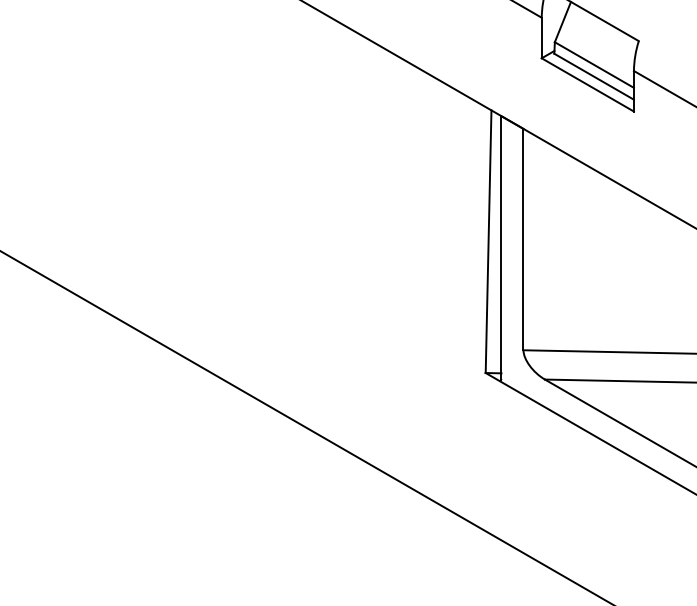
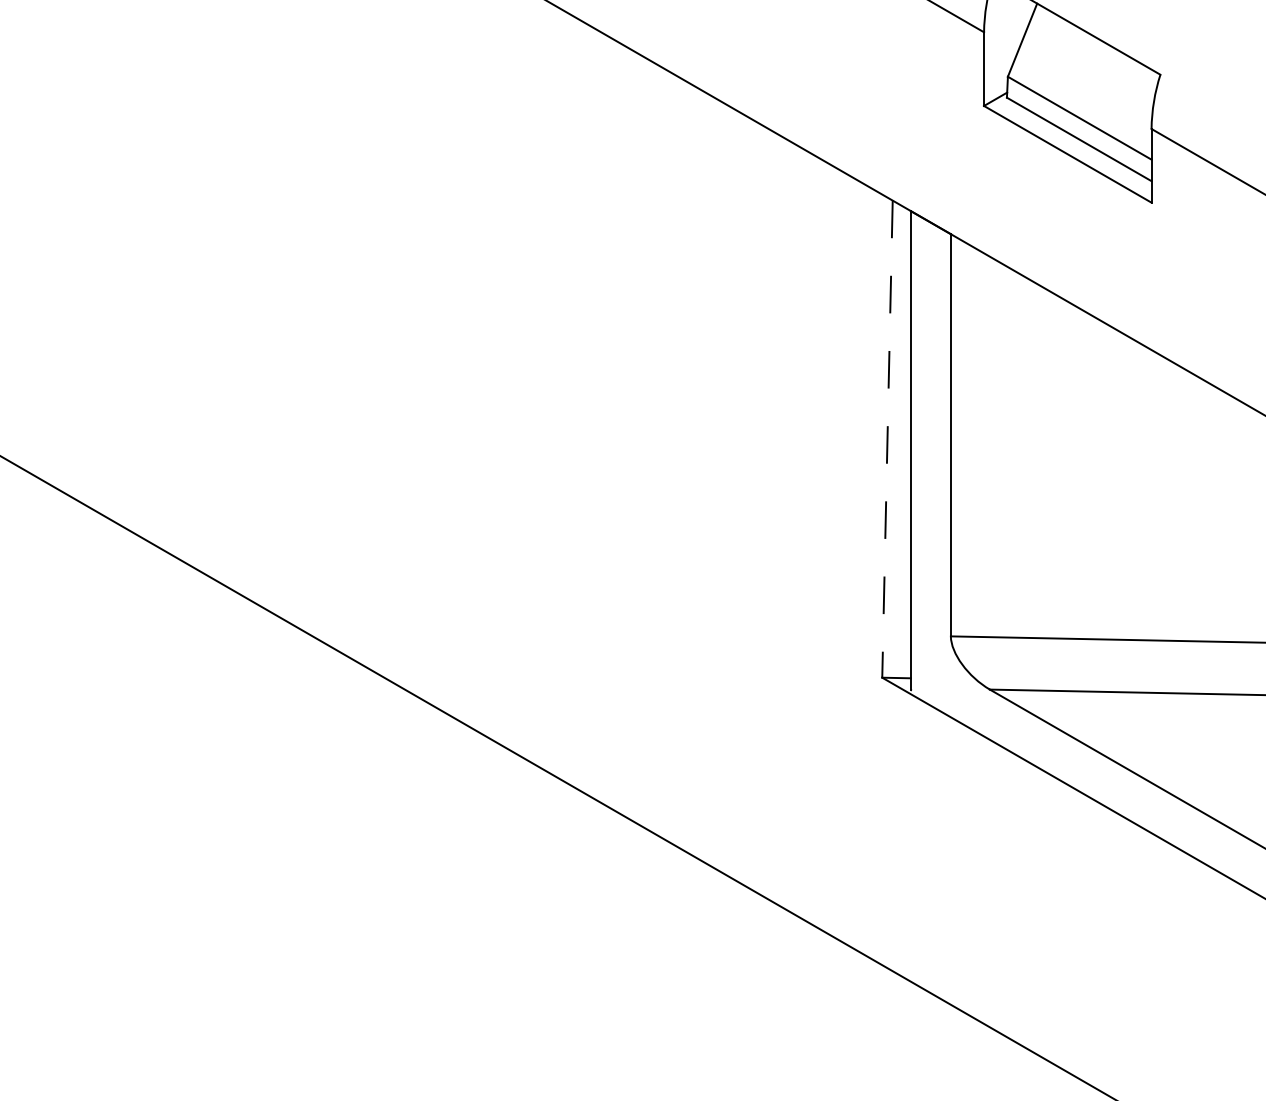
line: (488, 242) -> (887, 440), solid -> dashed

